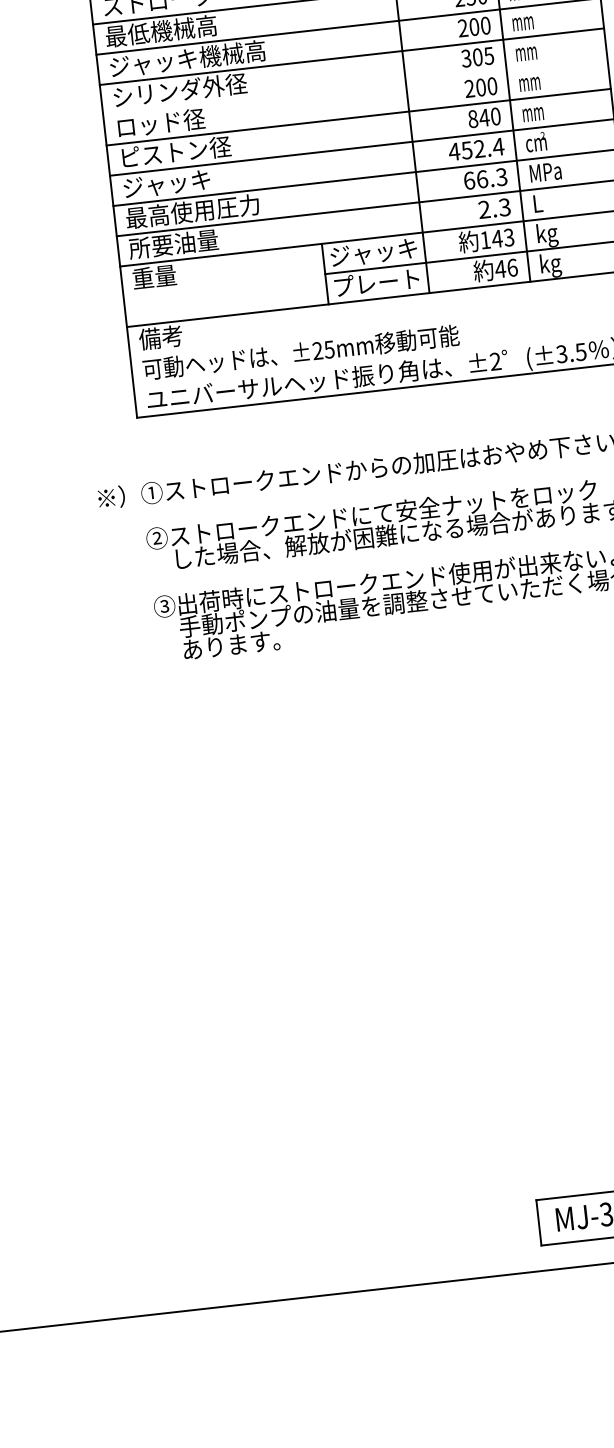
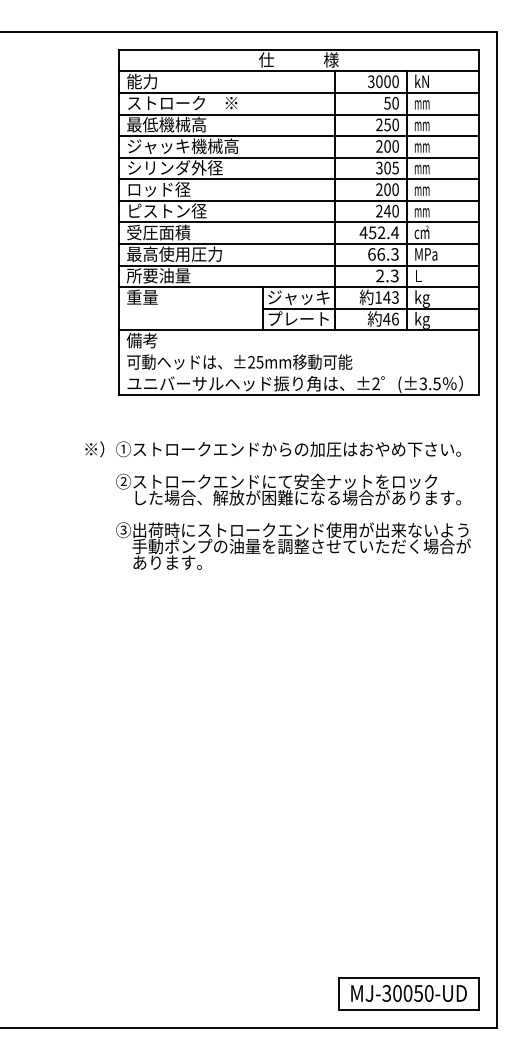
line: (354, 87) -> (298, 179), added
text: (473, 118) -> (379, 210), 840 -> 240
text: (166, 183) -> (158, 232), ジャッキ -> 受圧面積

